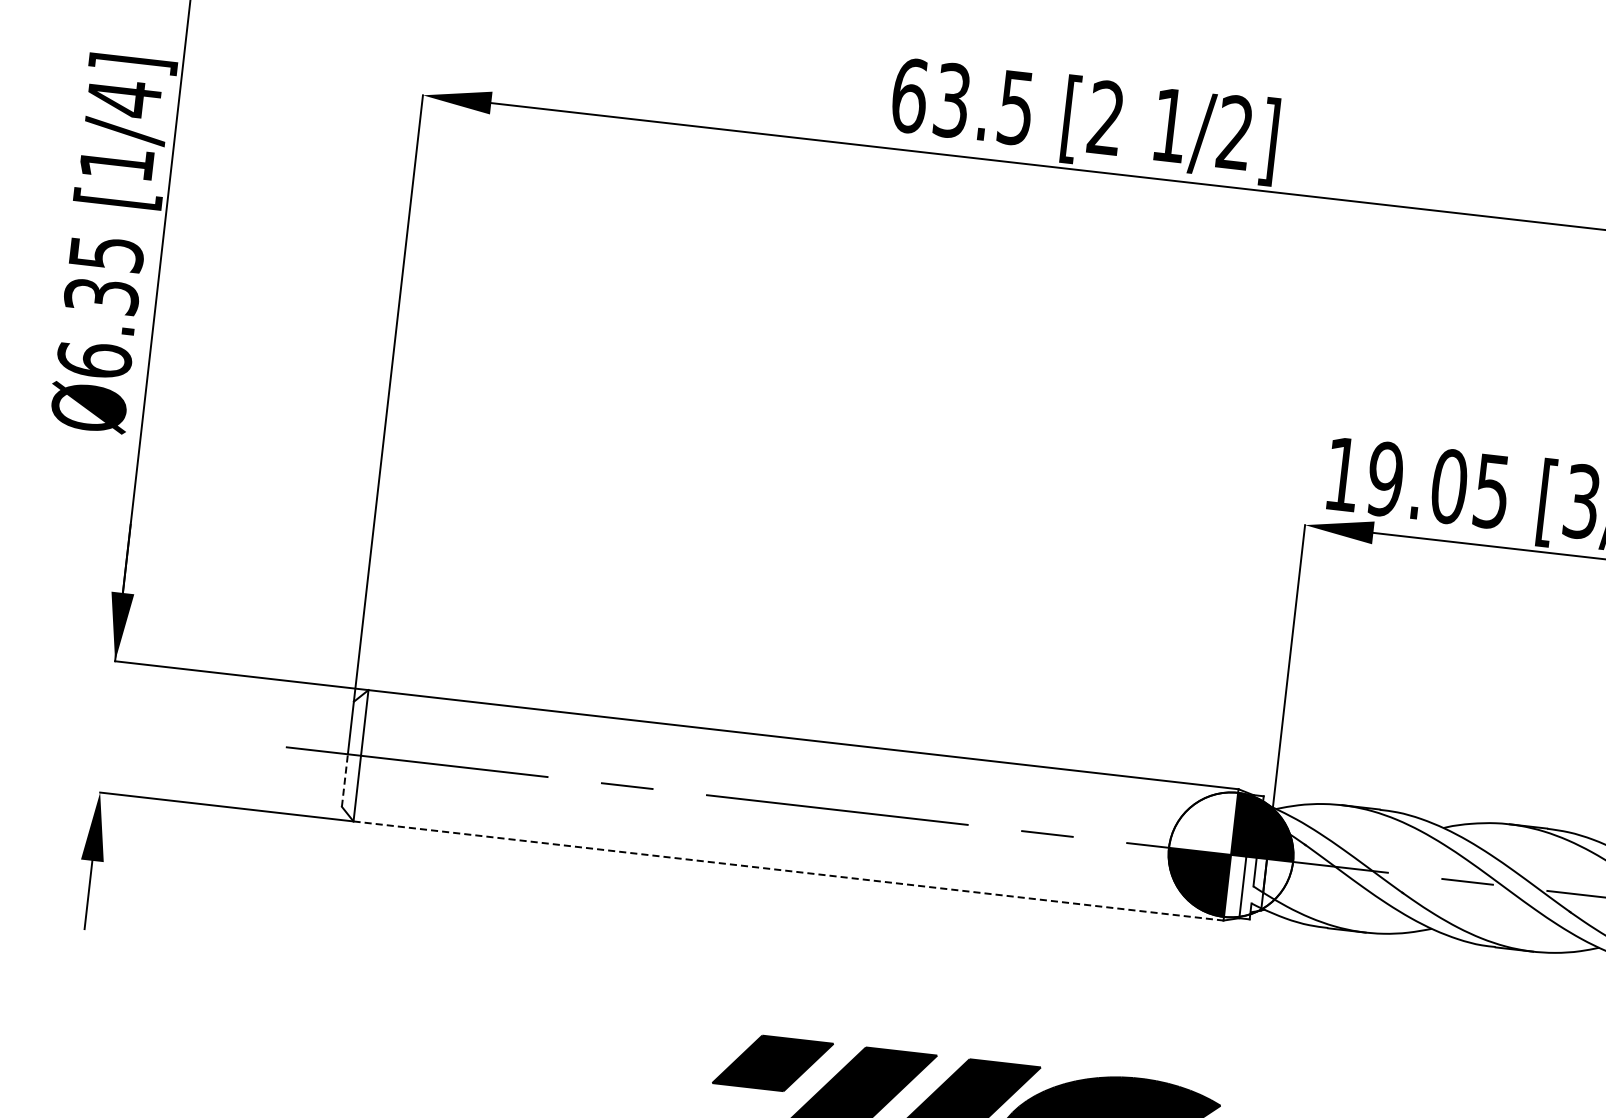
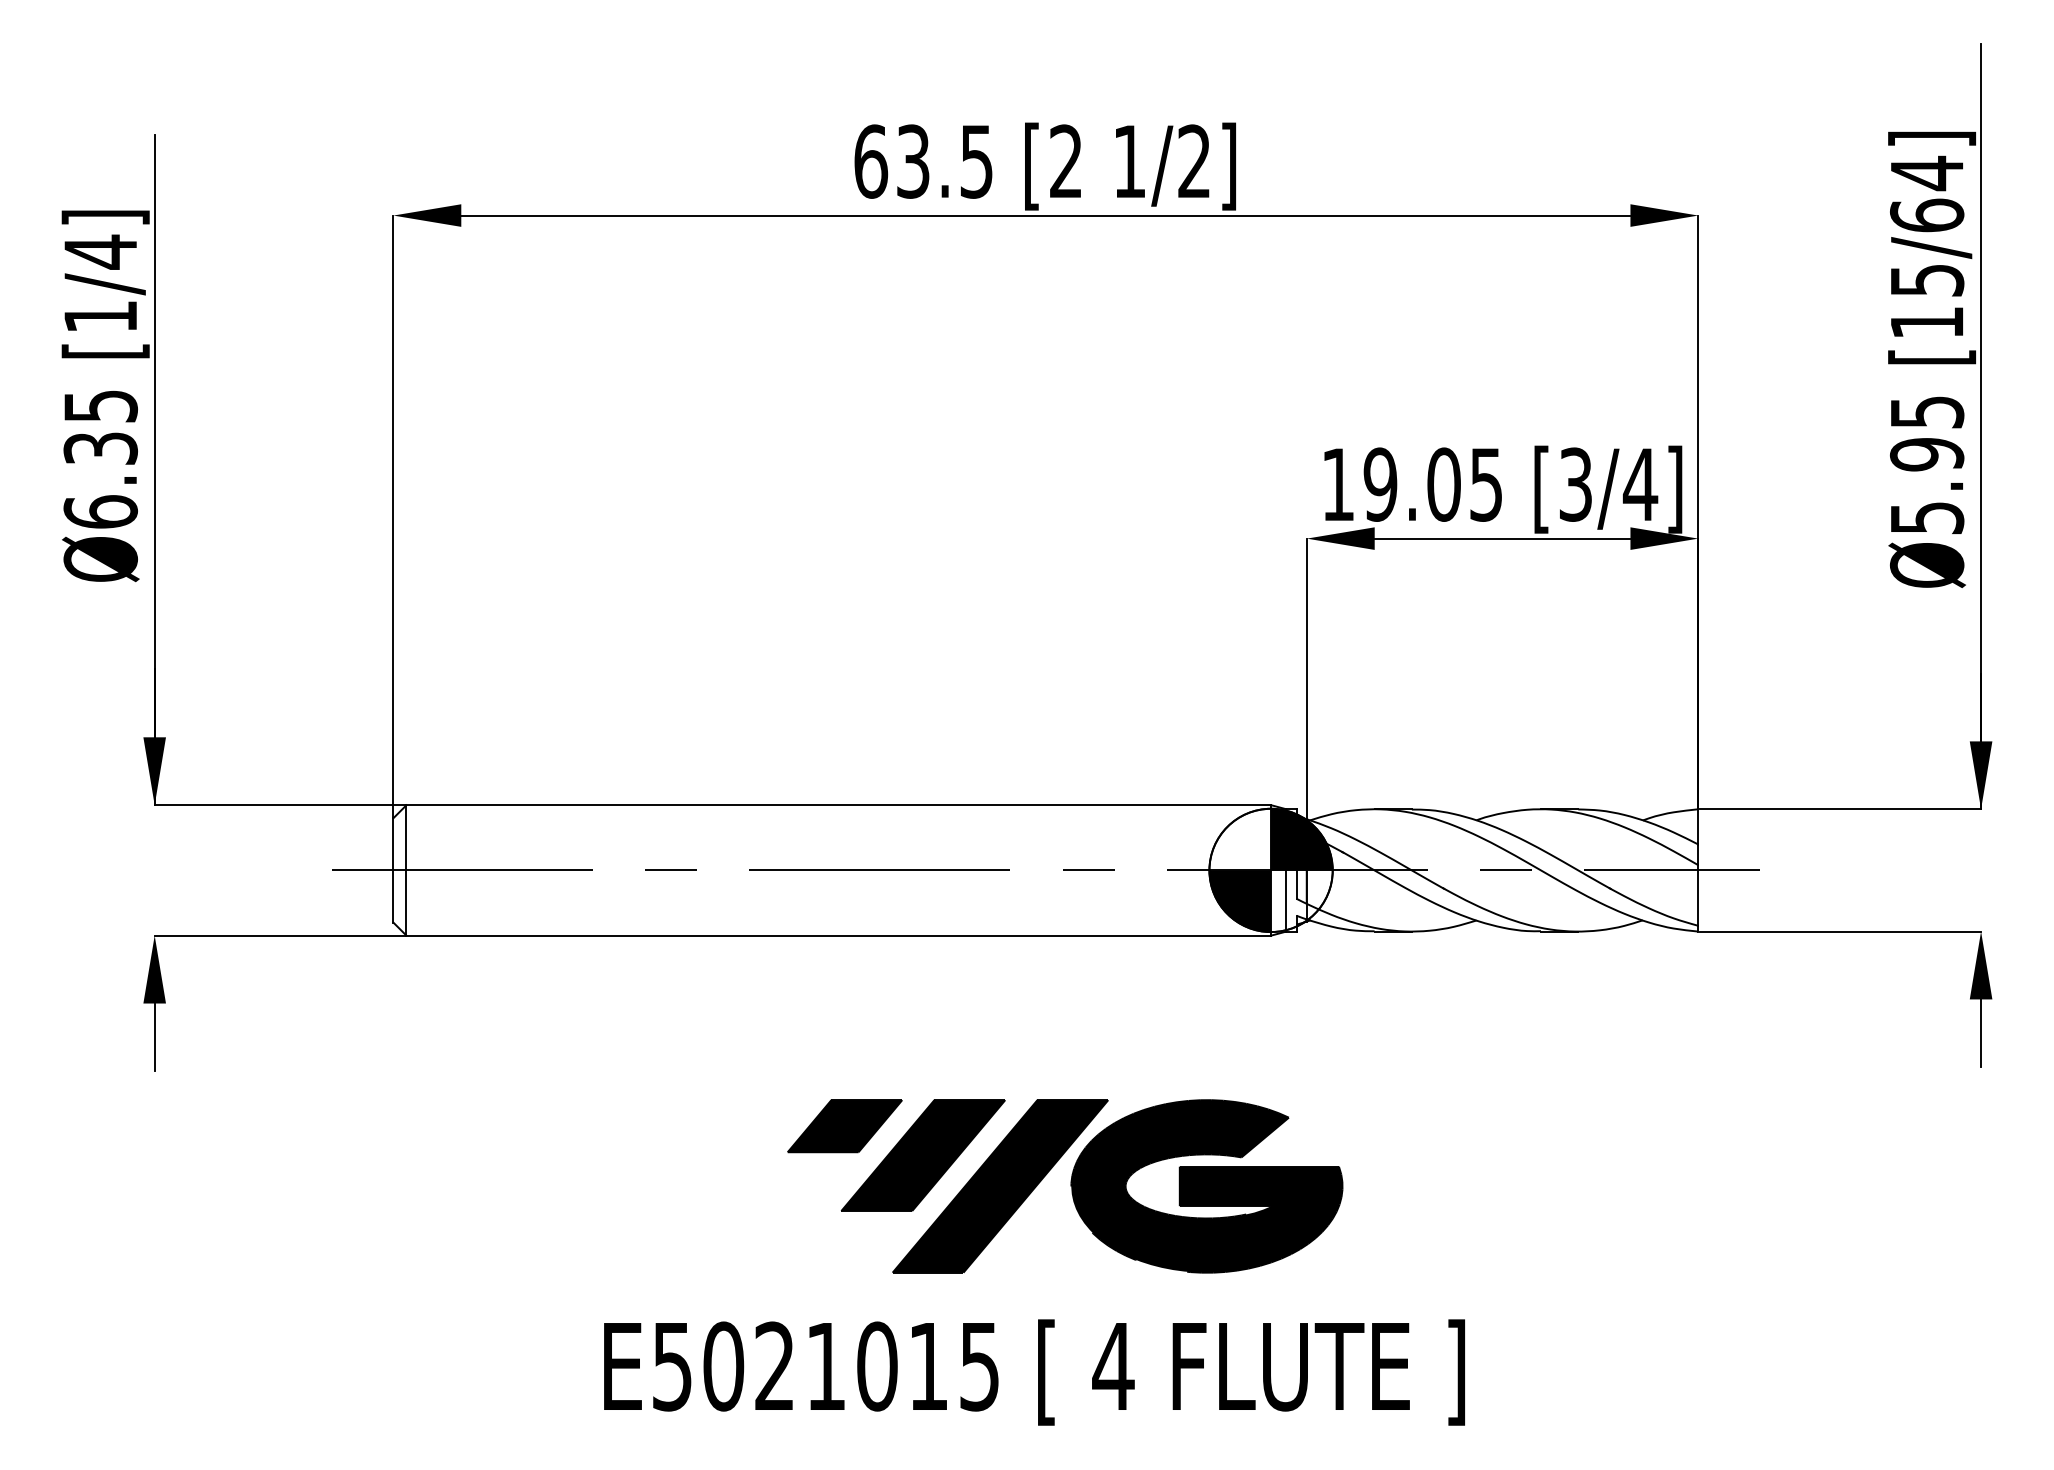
line: (344, 780) -> (393, 896), dashed -> solid
line: (789, 870) -> (839, 935), dashed -> solid

